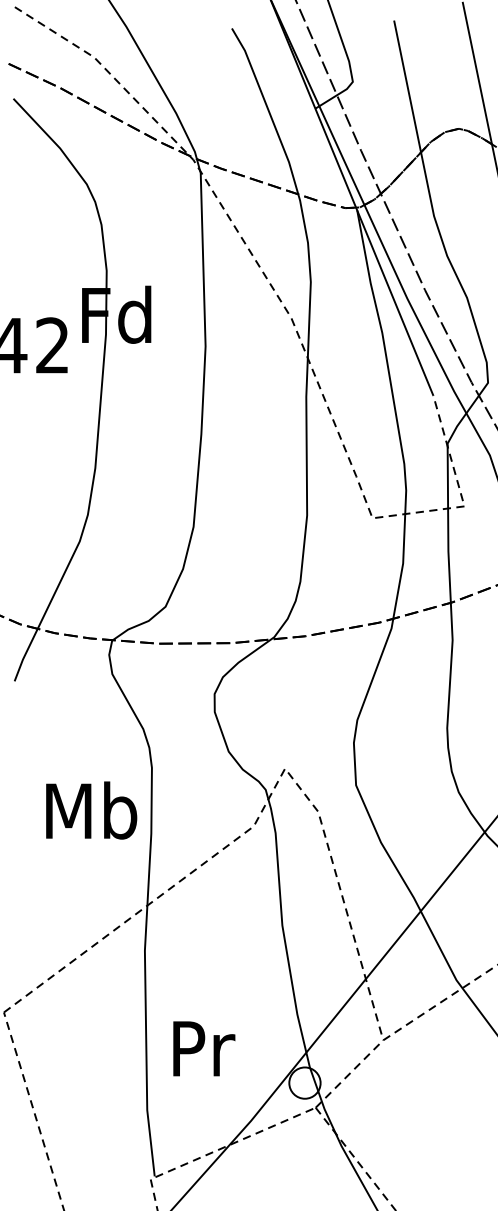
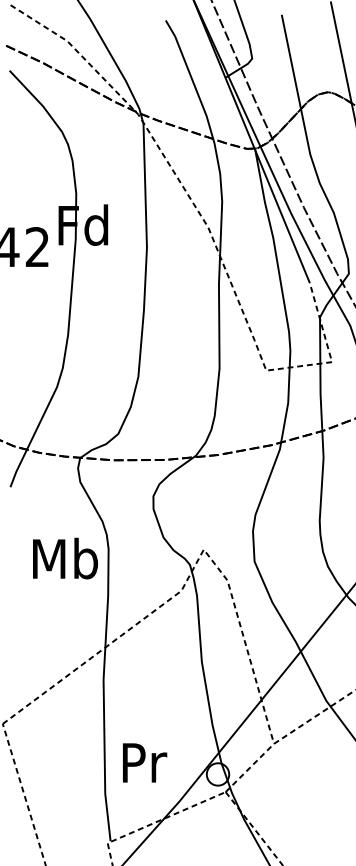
text: (91, 810) -> (65, 558), moved
text: (204, 1048) -> (145, 762), moved

